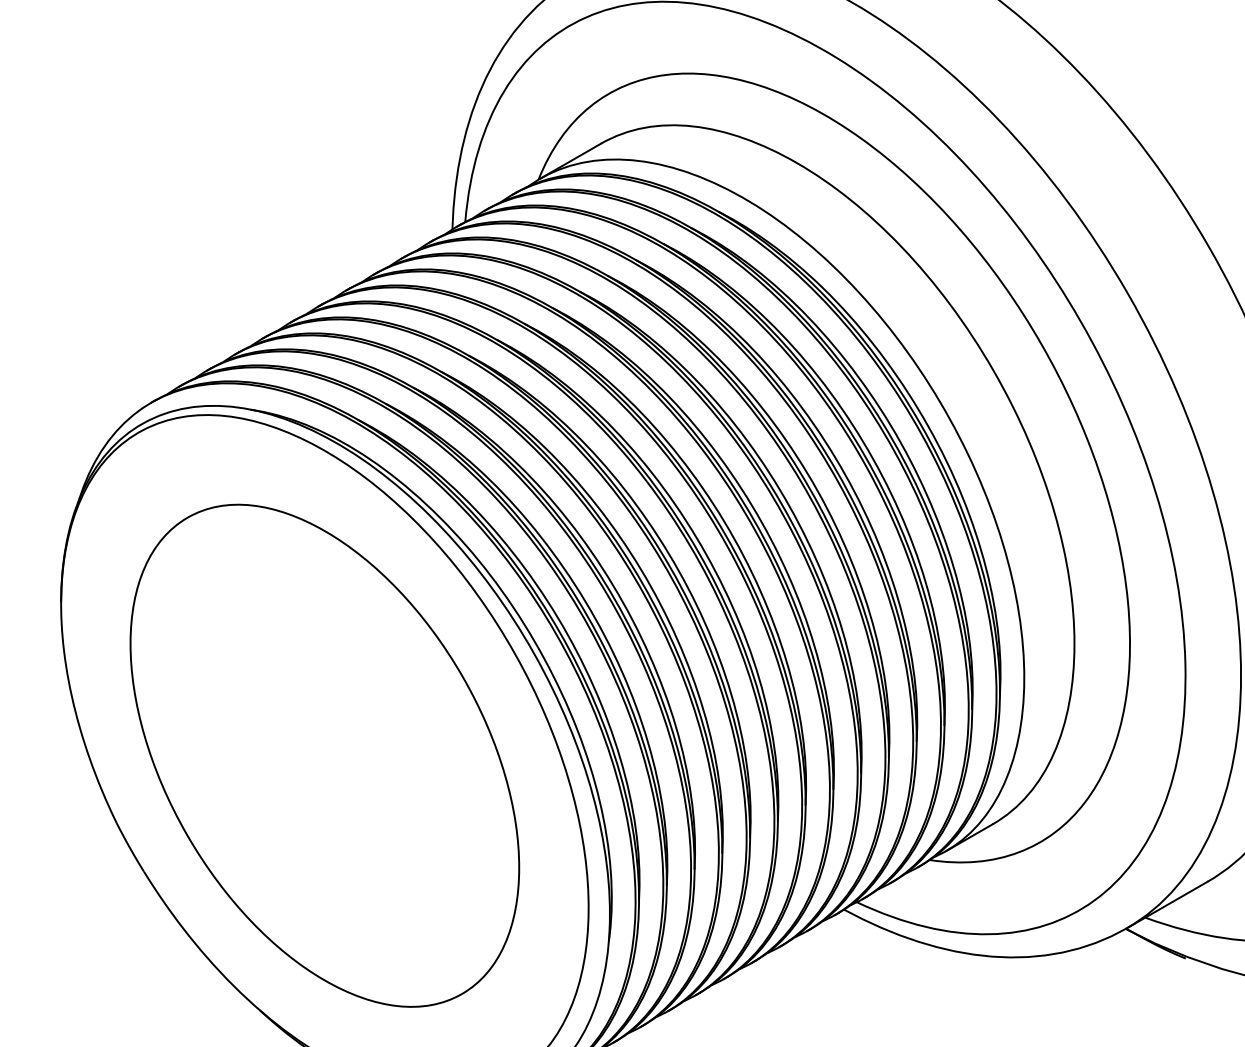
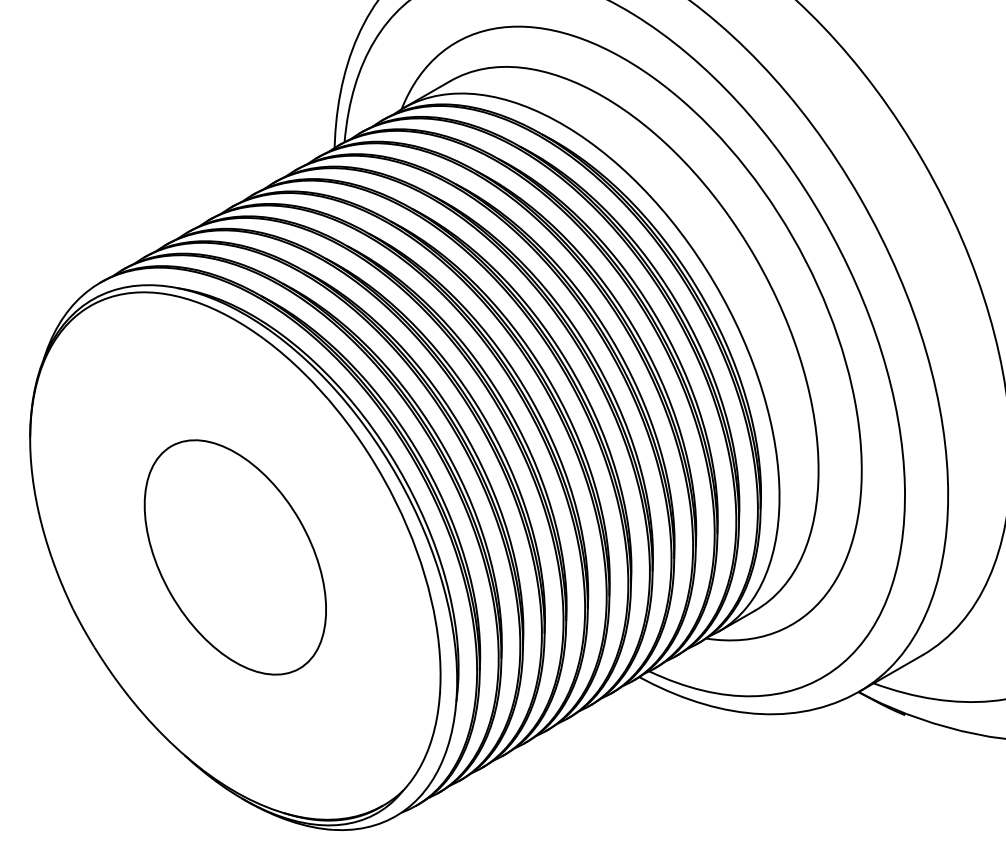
part: (325, 755) -> (235, 557), size x0.6

